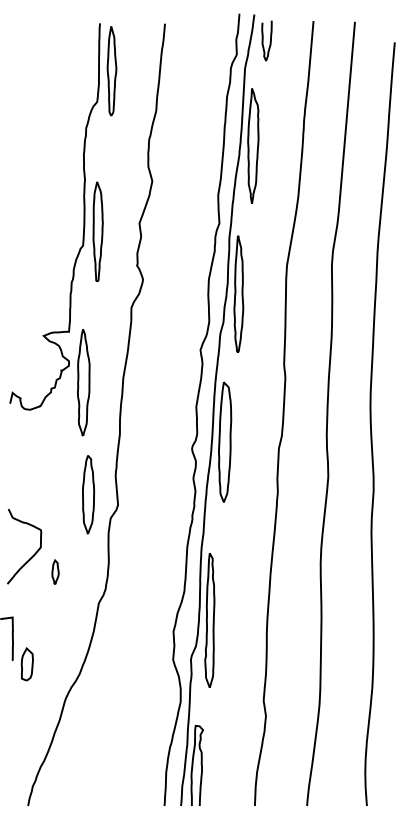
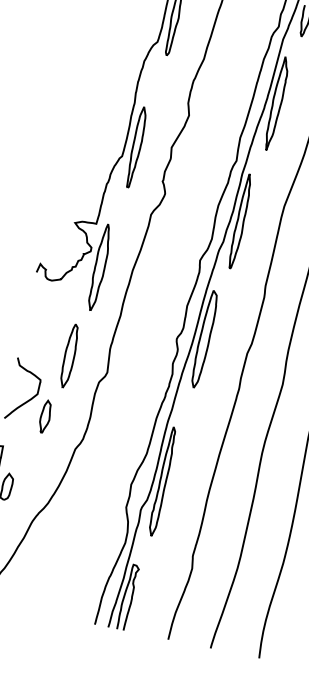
part: (88, 494) -> (69, 355), moved
part: (55, 571) -> (45, 416), size x1.67

